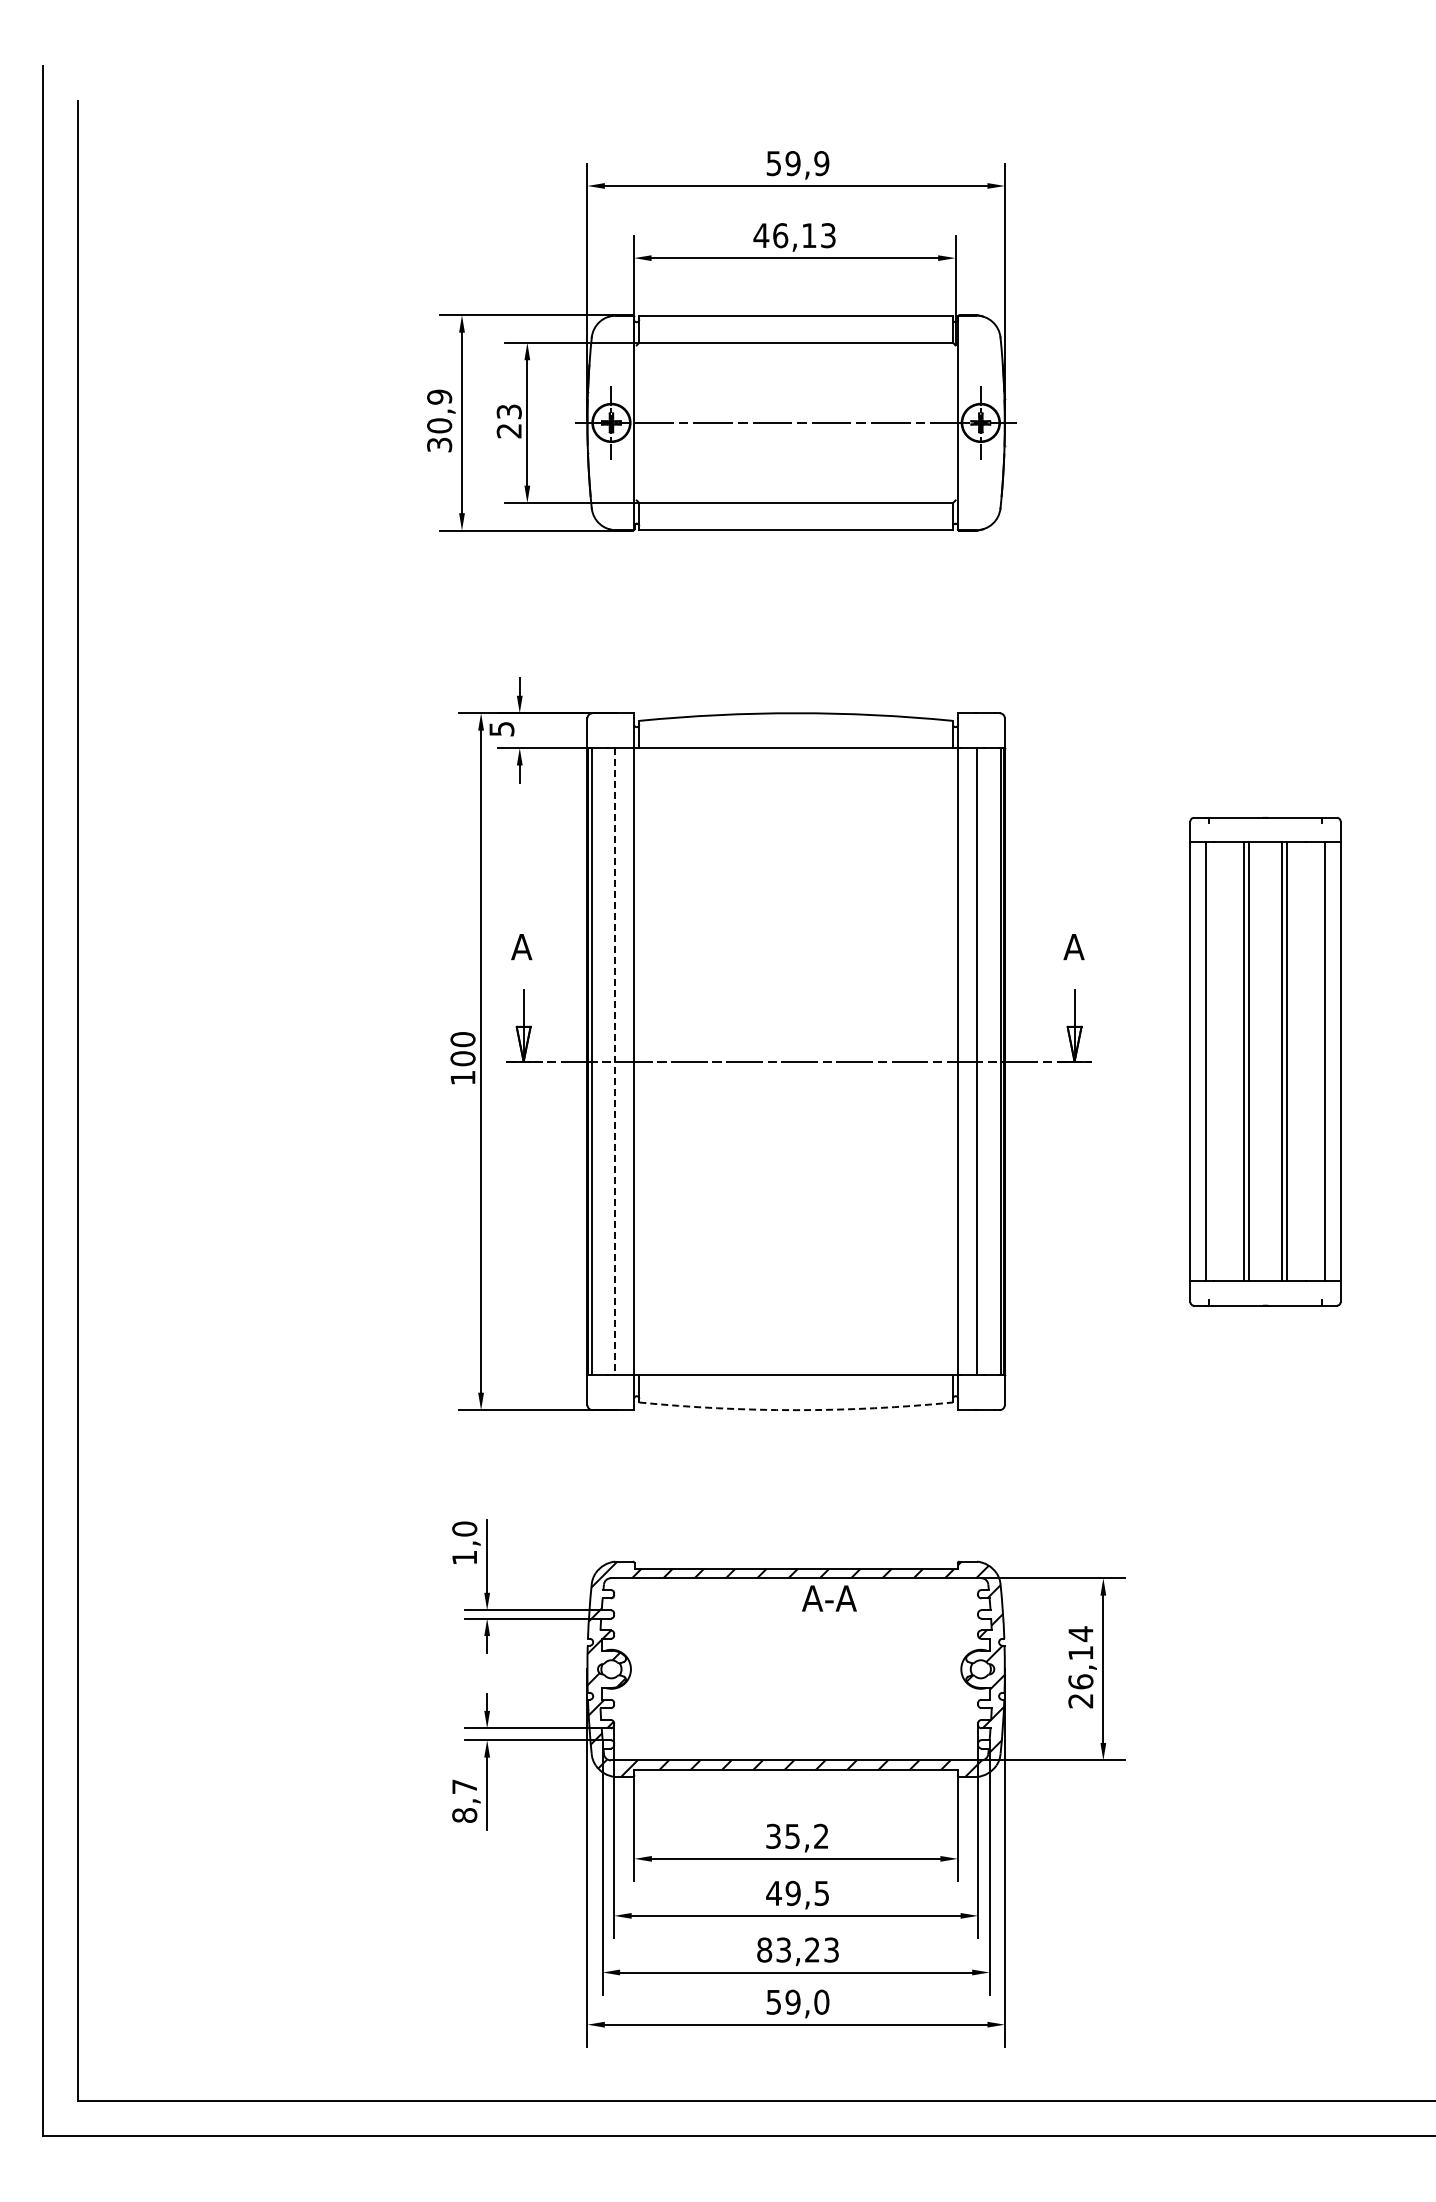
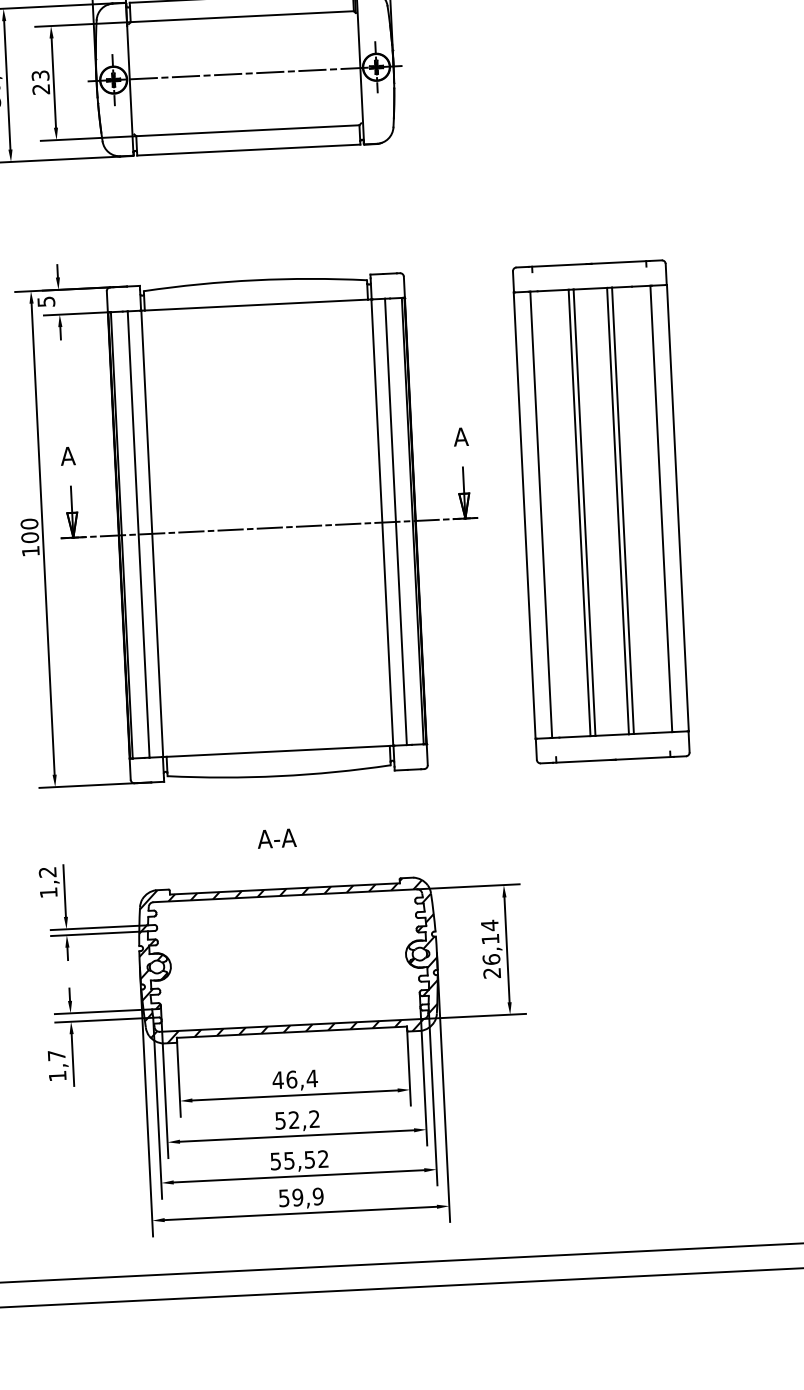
line: (615, 1061) -> (138, 534), dashed -> solid
part: (1265, 1061) -> (601, 511), size x1.43
arc: (796, 1410) -> (279, 776), dashed -> solid
text: (464, 1528) -> (47, 871), 1,0 -> 1,2
text: (829, 1598) -> (277, 838), moved
text: (464, 1815) -> (57, 1076), 8,7 -> 1,7
text: (797, 1835) -> (295, 1078), 35,2 -> 46,4
text: (797, 1893) -> (297, 1120), 49,5 -> 52,2
text: (797, 1949) -> (299, 1159), 83,23 -> 55,52
text: (821, 2002) -> (318, 1196), 59,0 -> 59,9

